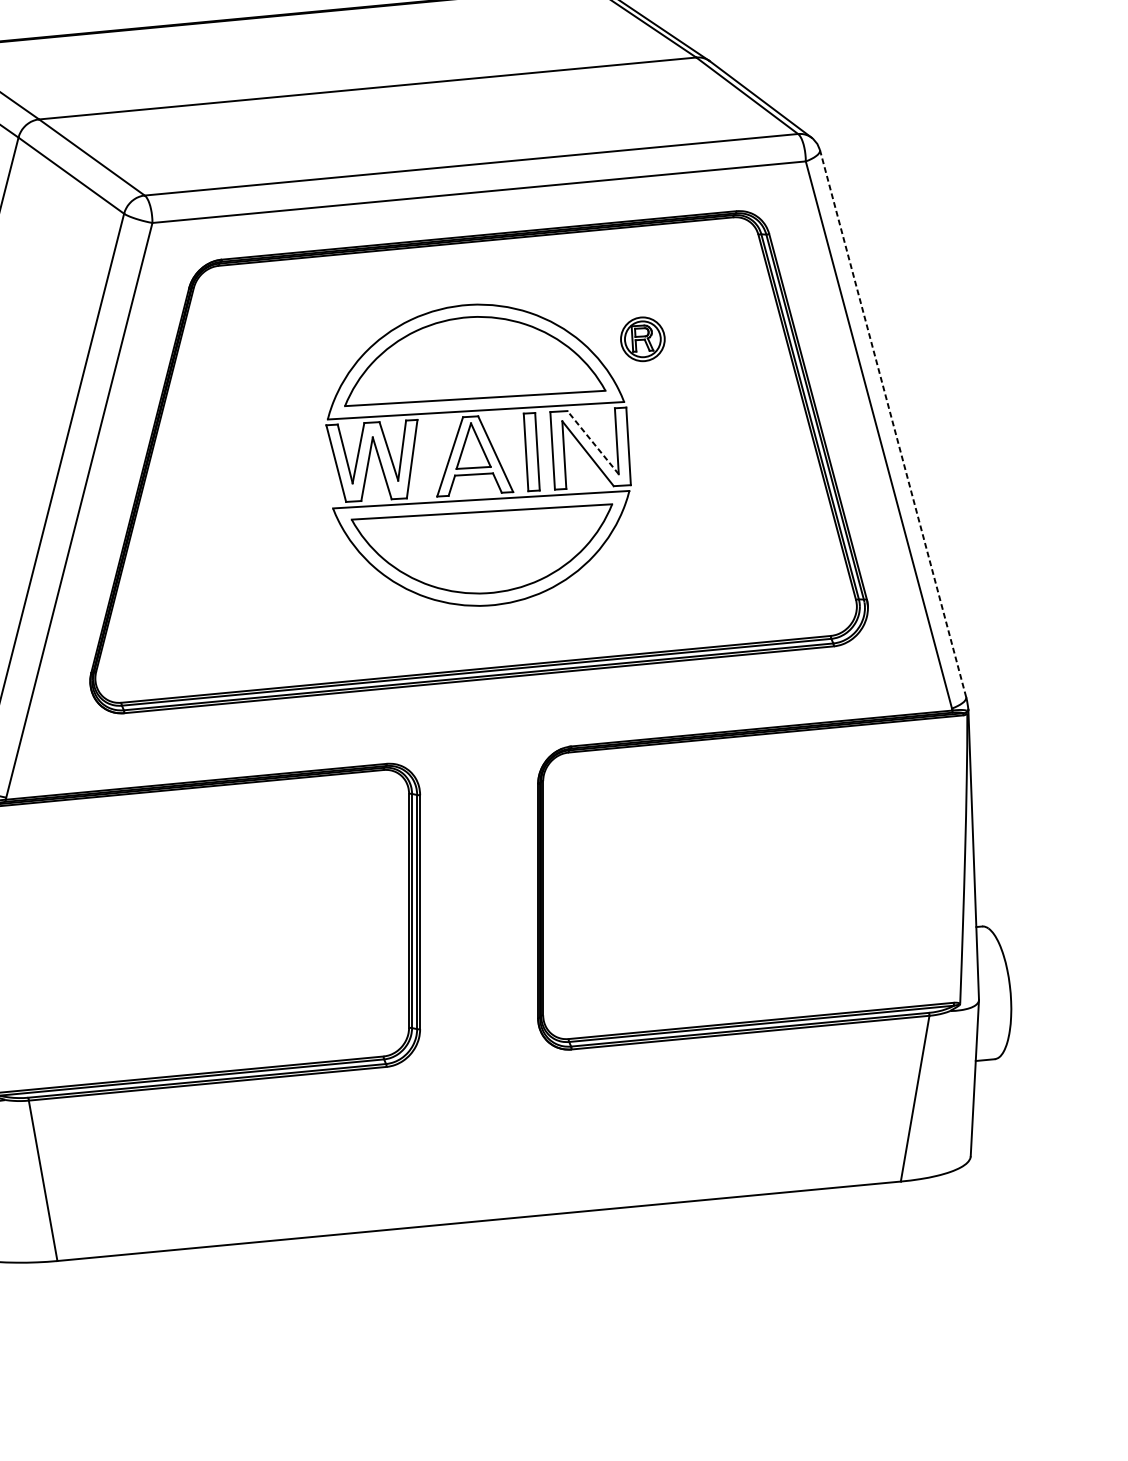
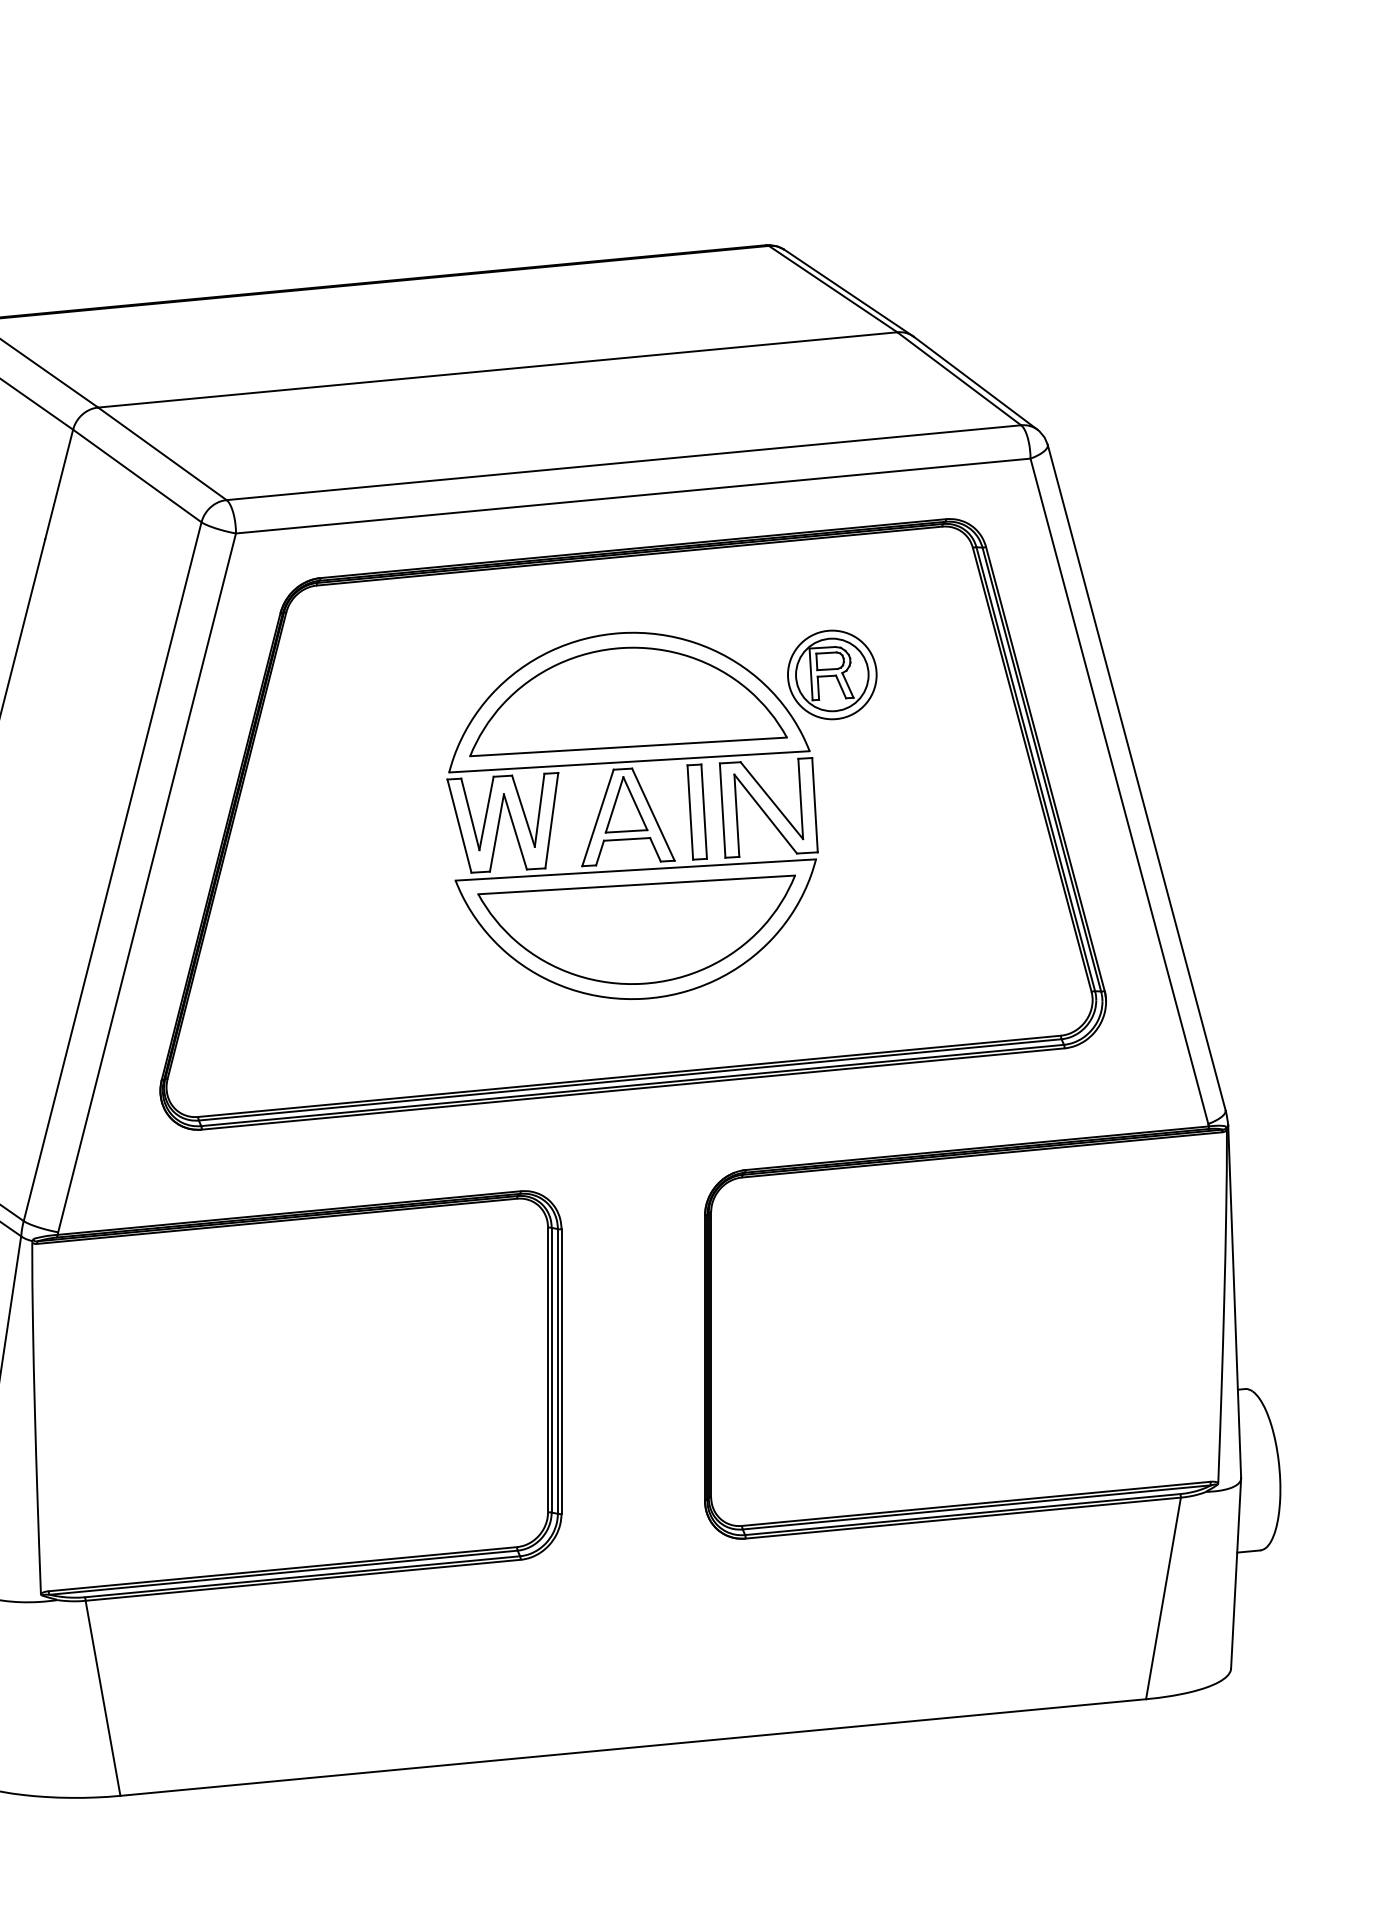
part: (642, 338) -> (832, 674), size x1.67
line: (892, 422) -> (1136, 776), dashed -> solid
line: (592, 442) -> (771, 800), dashed -> solid

